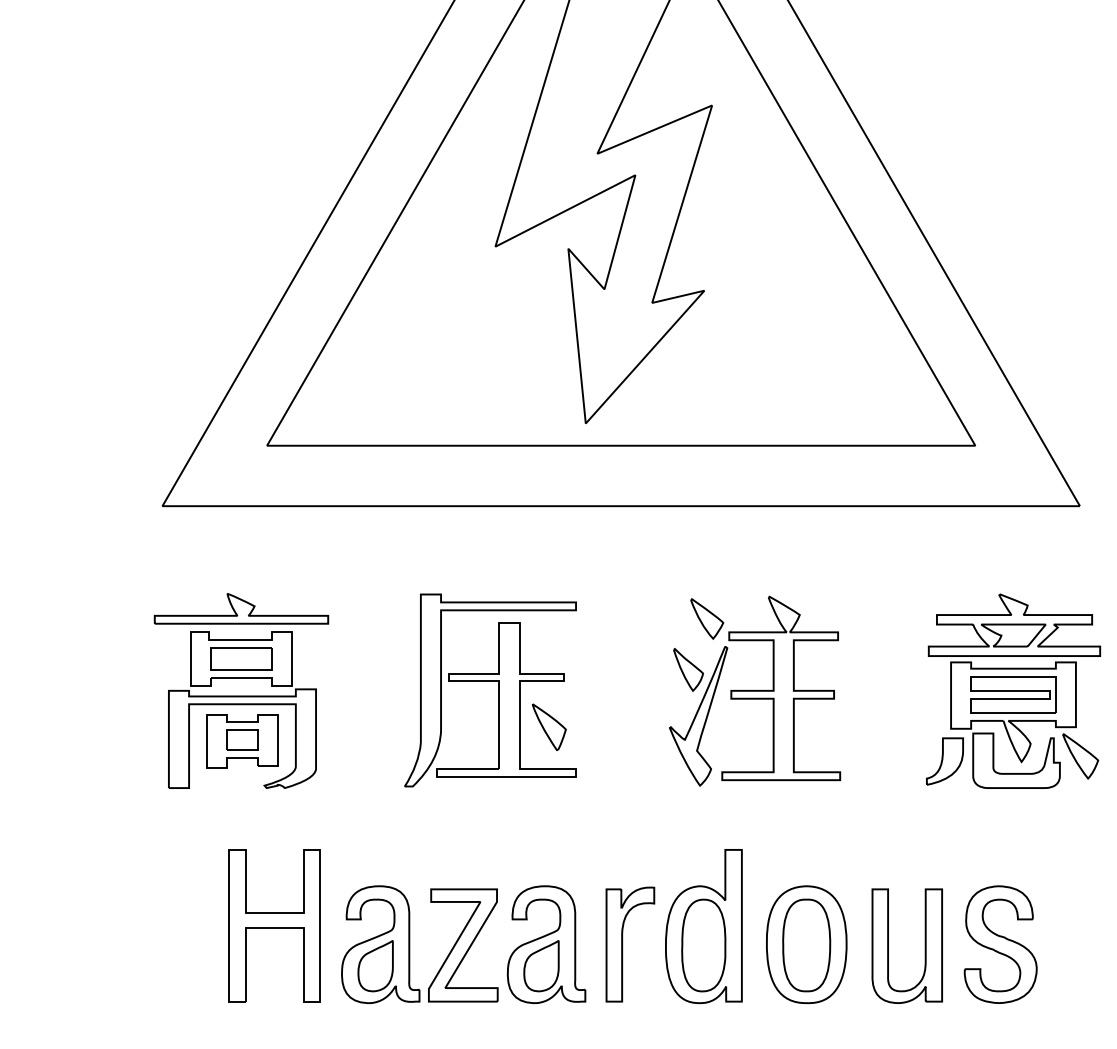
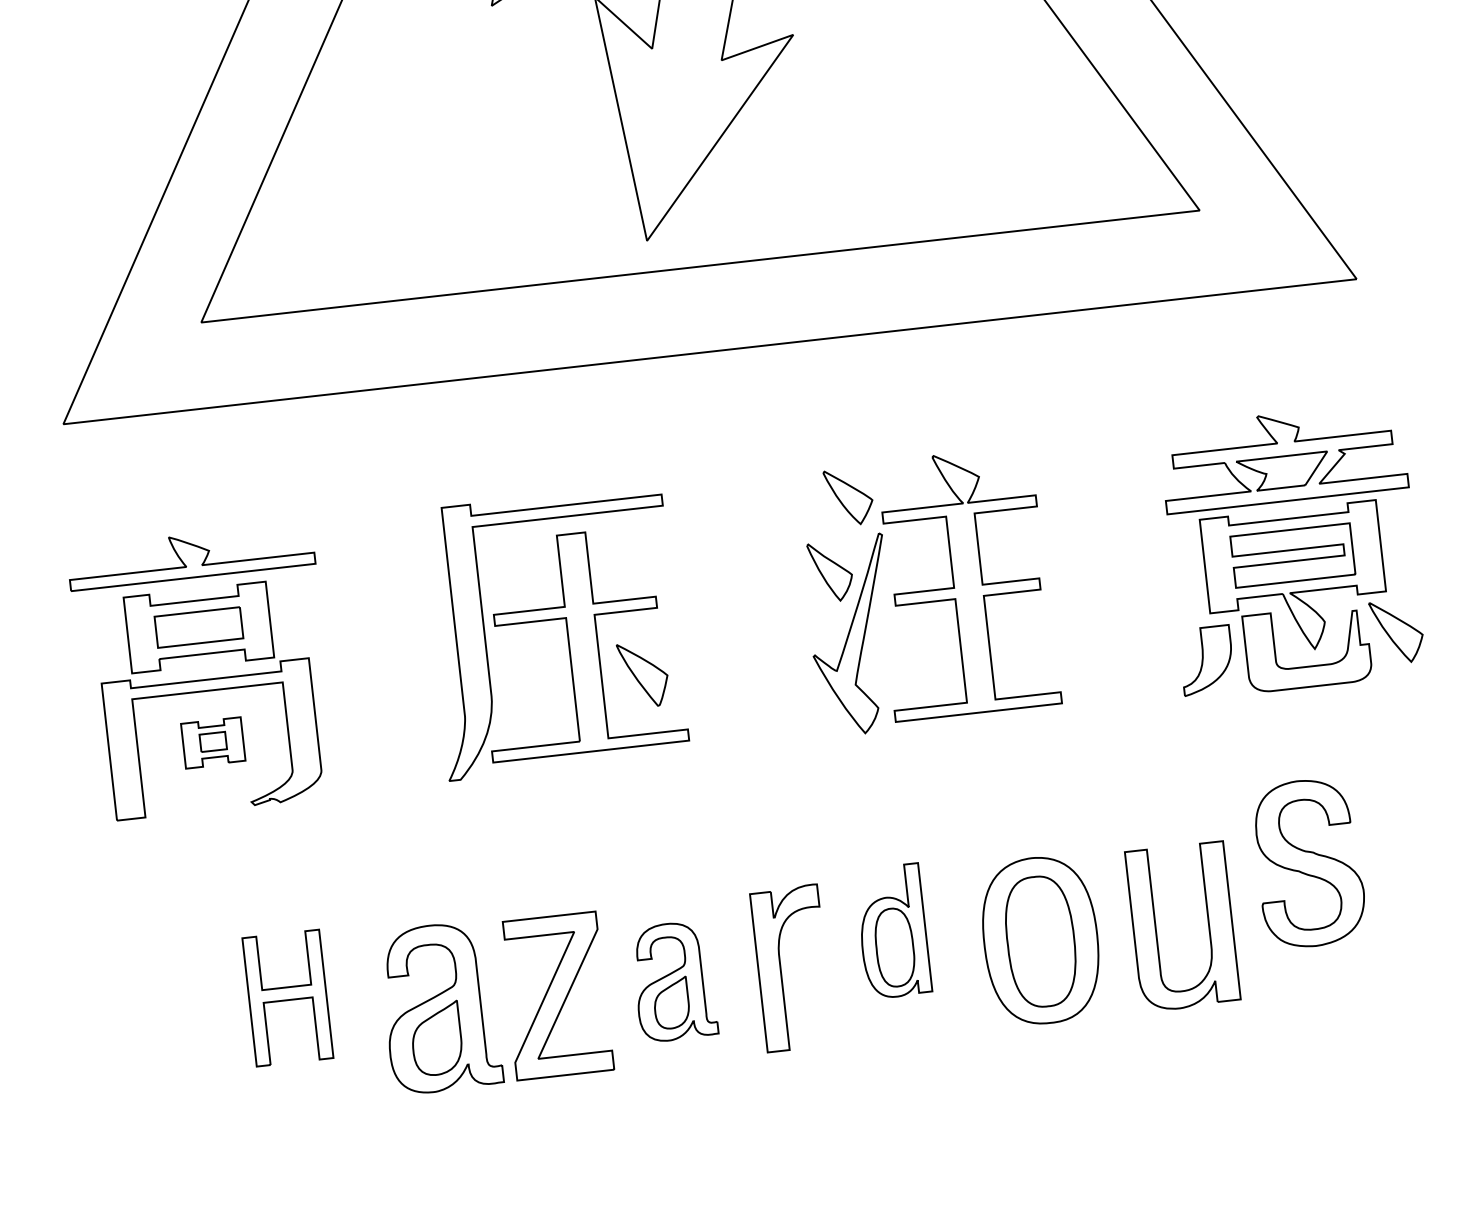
part: (242, 741) -> (213, 743), size x0.6
part: (274, 925) -> (287, 997), size x0.6
part: (703, 926) -> (892, 931), size x0.6
part: (546, 944) -> (674, 981), size x0.7
part: (1000, 944) -> (1308, 863), moved

